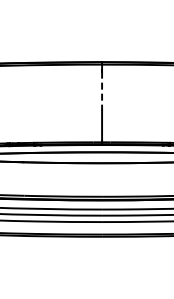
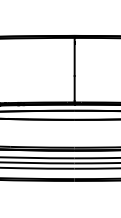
line: (102, 91) -> (75, 60), dashed -> solid

